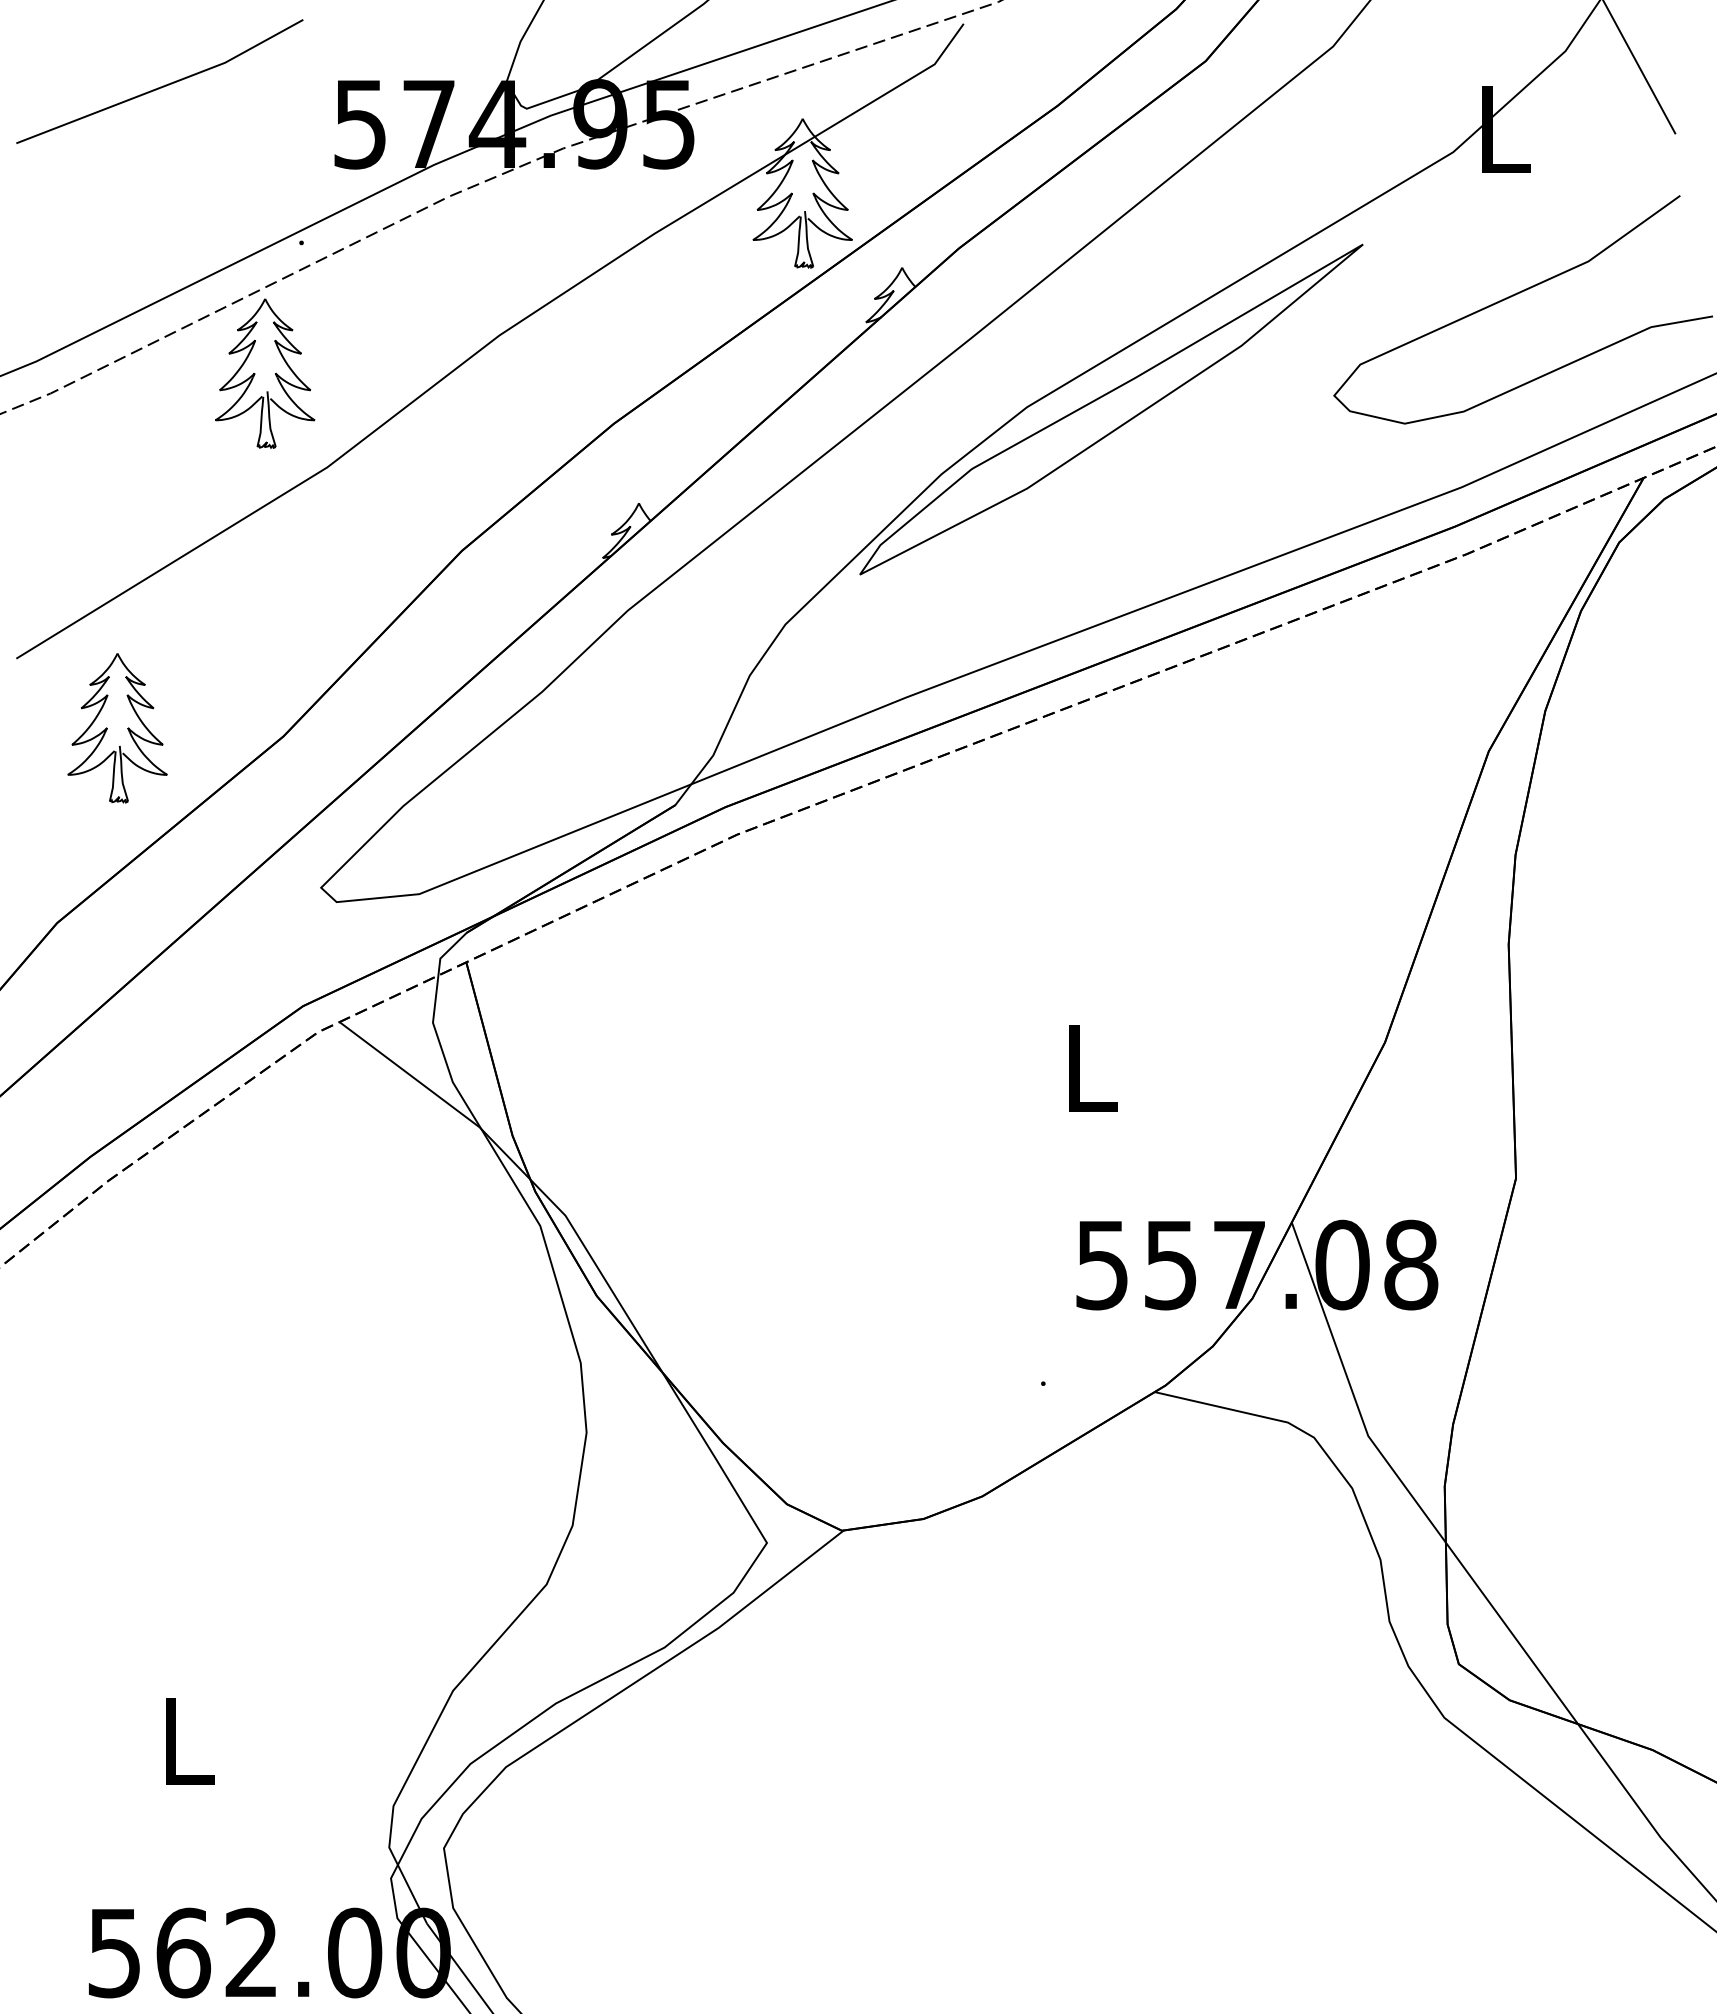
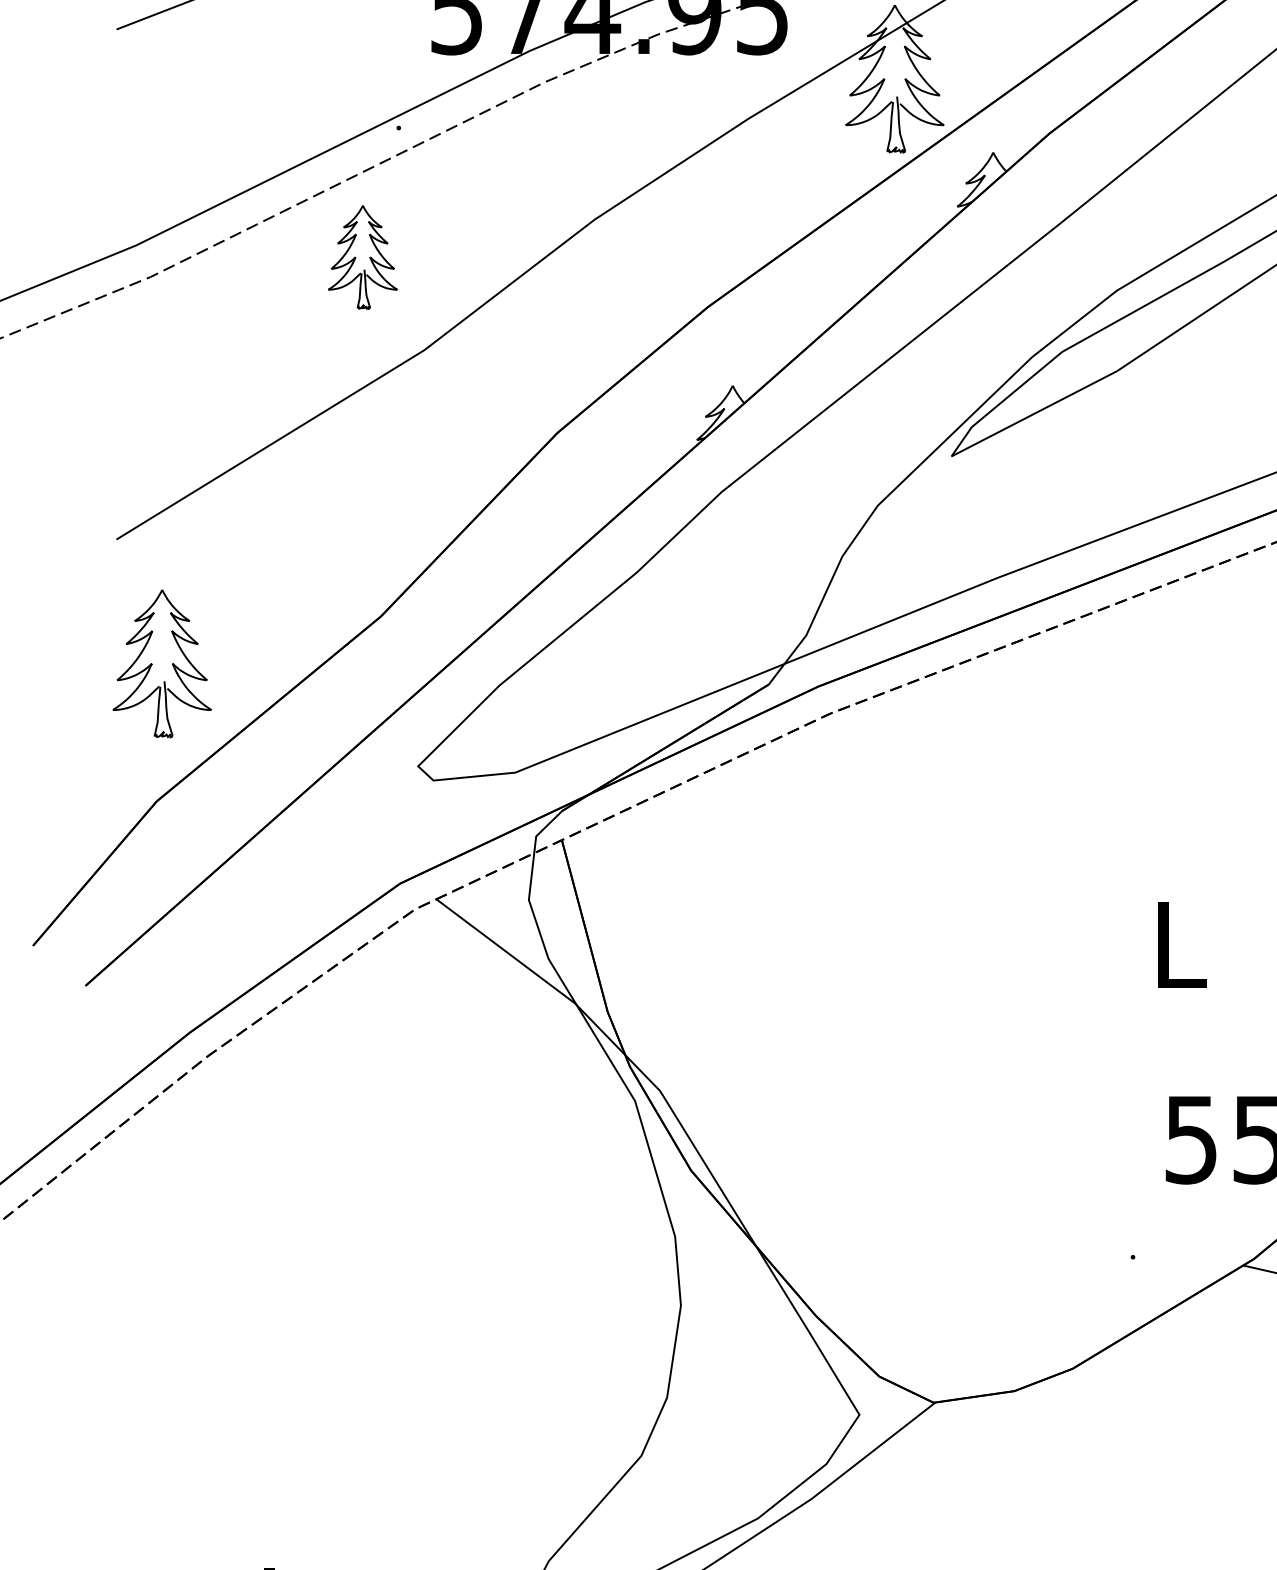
part: (265, 373) -> (363, 257), size x0.7
part: (117, 728) -> (162, 664), moved

